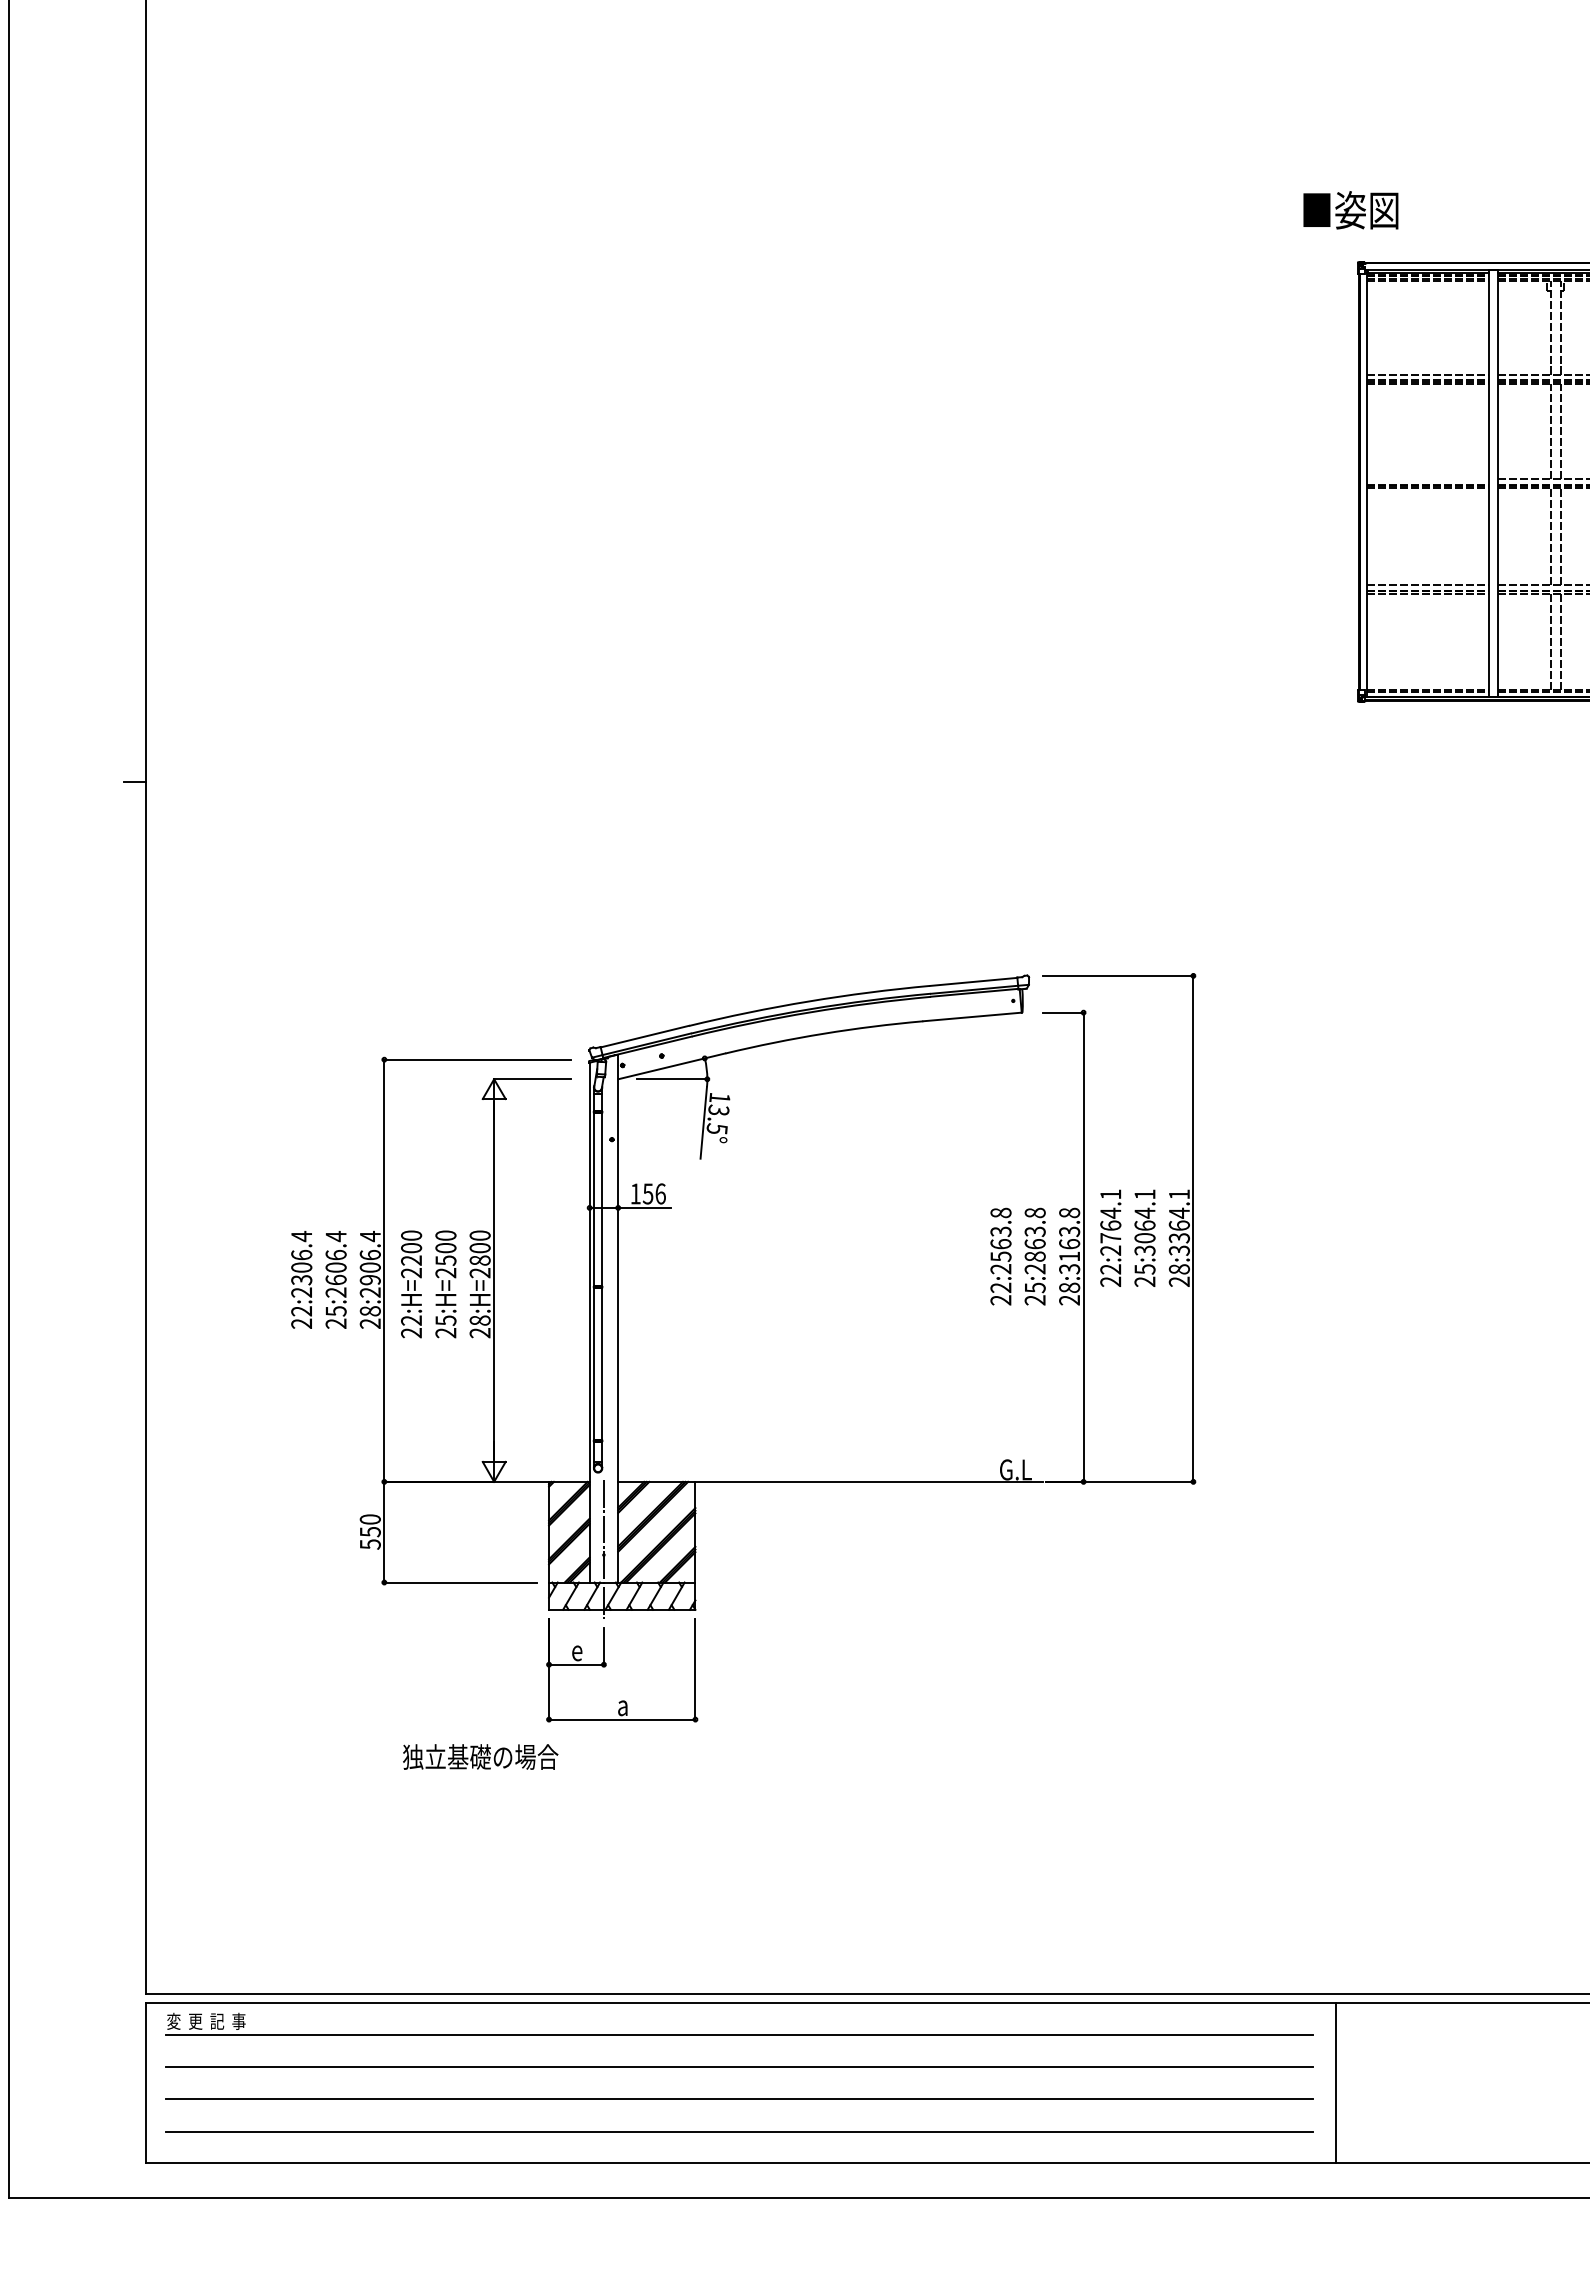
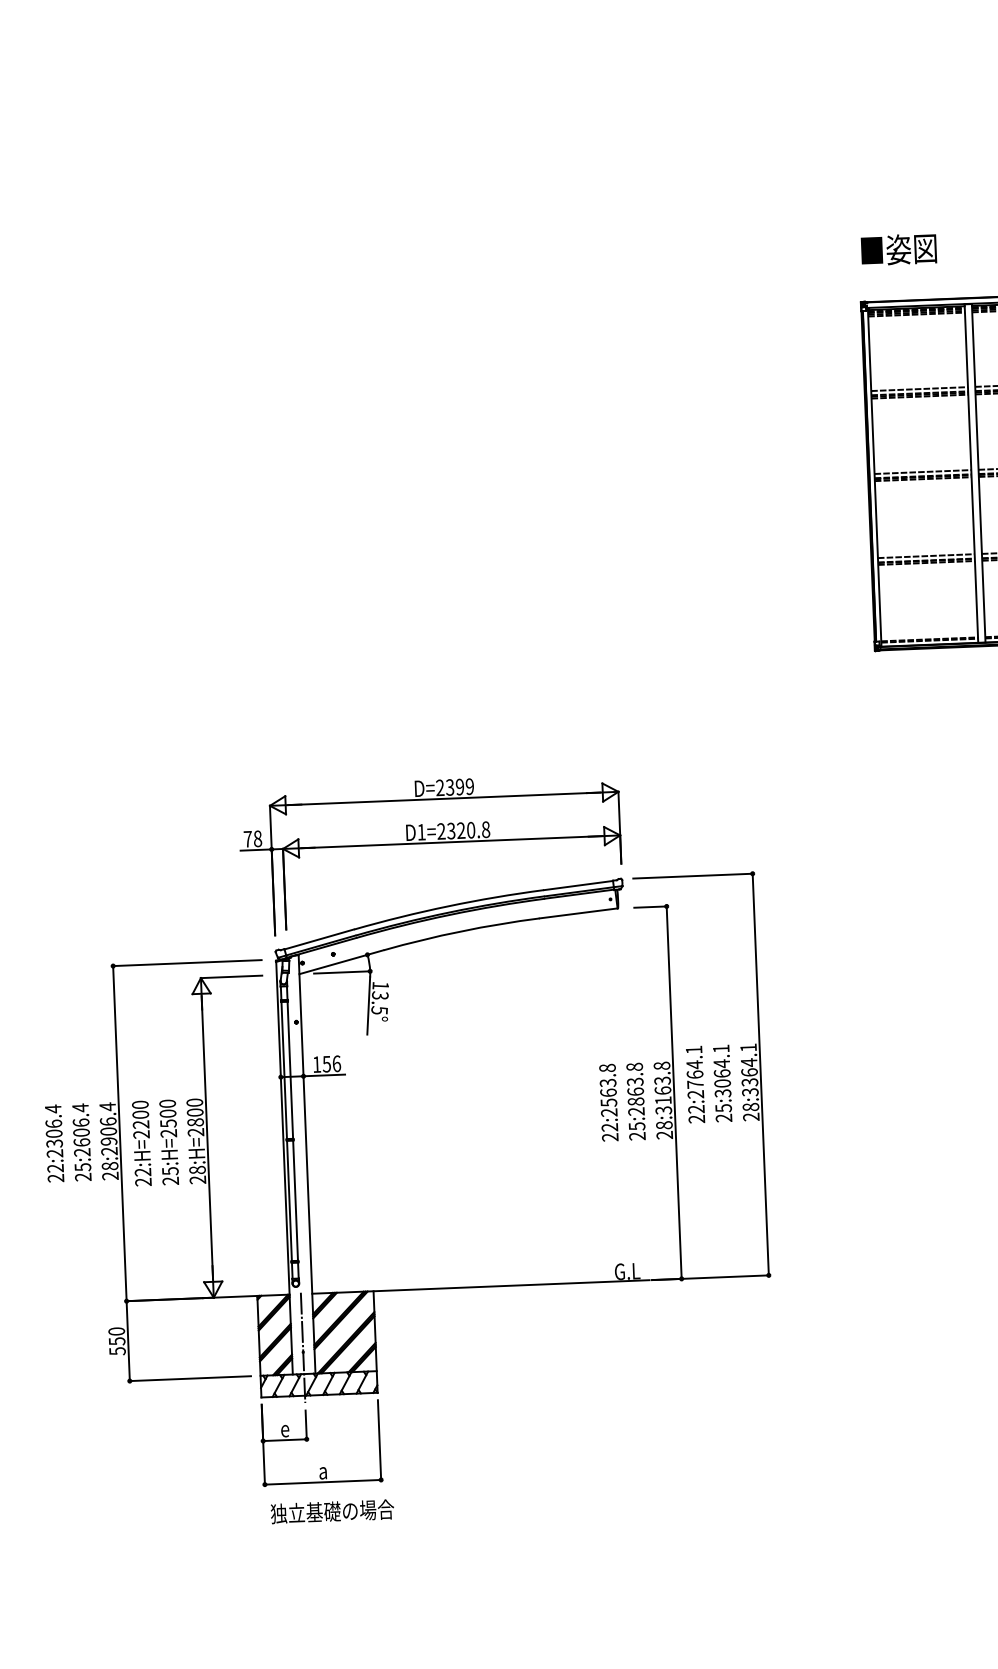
text: (1350, 210) -> (898, 249), moved
line: (1427, 479) -> (922, 472), added
part: (789, 921) -> (430, 843), added
text: (480, 1756) -> (332, 1511), moved

